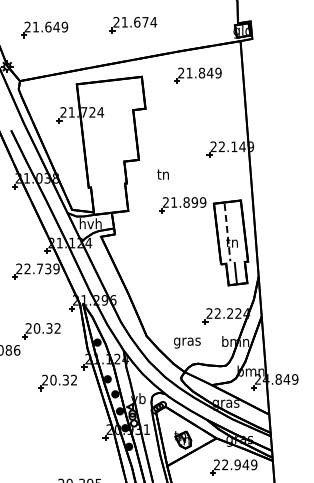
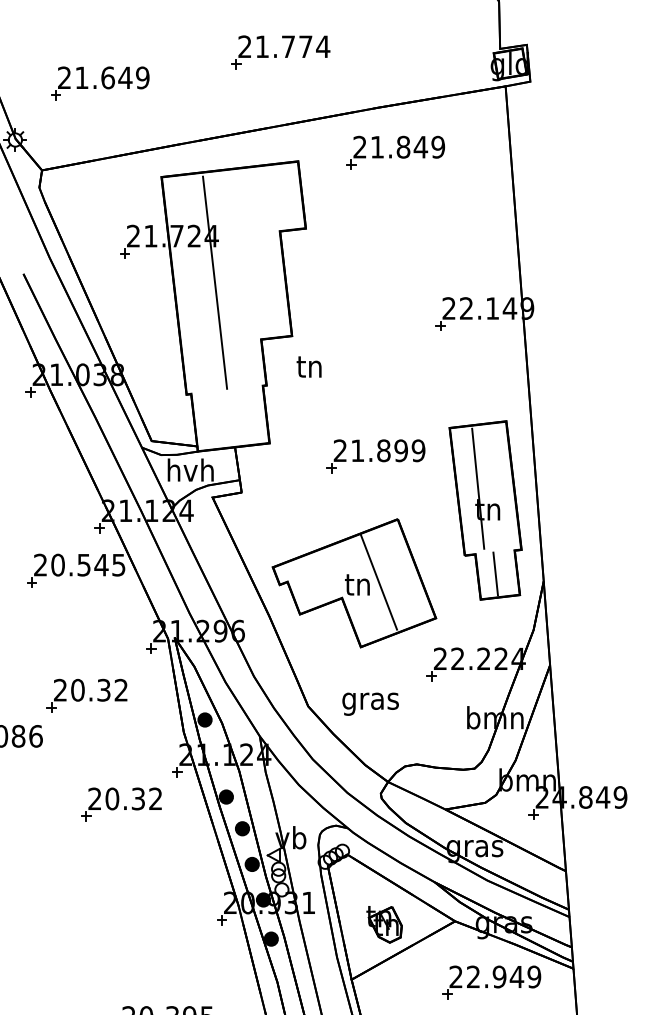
text: (137, 22) -> (289, 47), 21.674 -> 21.774
part: (44, 29) -> (99, 82), moved
part: (197, 75) -> (394, 152), moved
line: (102, 134) -> (215, 282), added
text: (162, 174) -> (307, 366), moved
part: (182, 205) -> (375, 457), moved
line: (227, 232) -> (478, 488), dashed -> solid
text: (41, 268) -> (87, 564), 22.739 -> 20.545
part: (168, 277) -> (354, 583), added
text: (187, 342) -> (370, 702), moved

